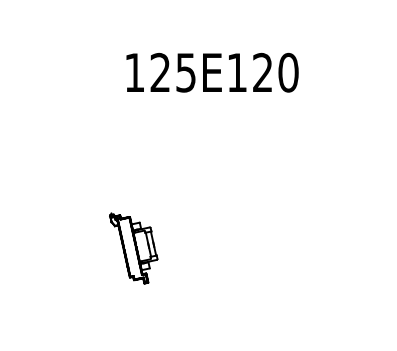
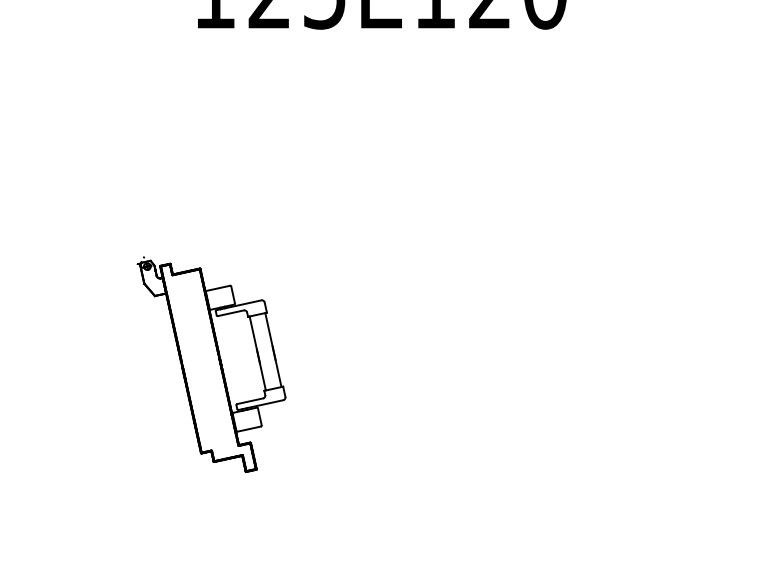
part: (133, 248) -> (211, 365), size x1.43

